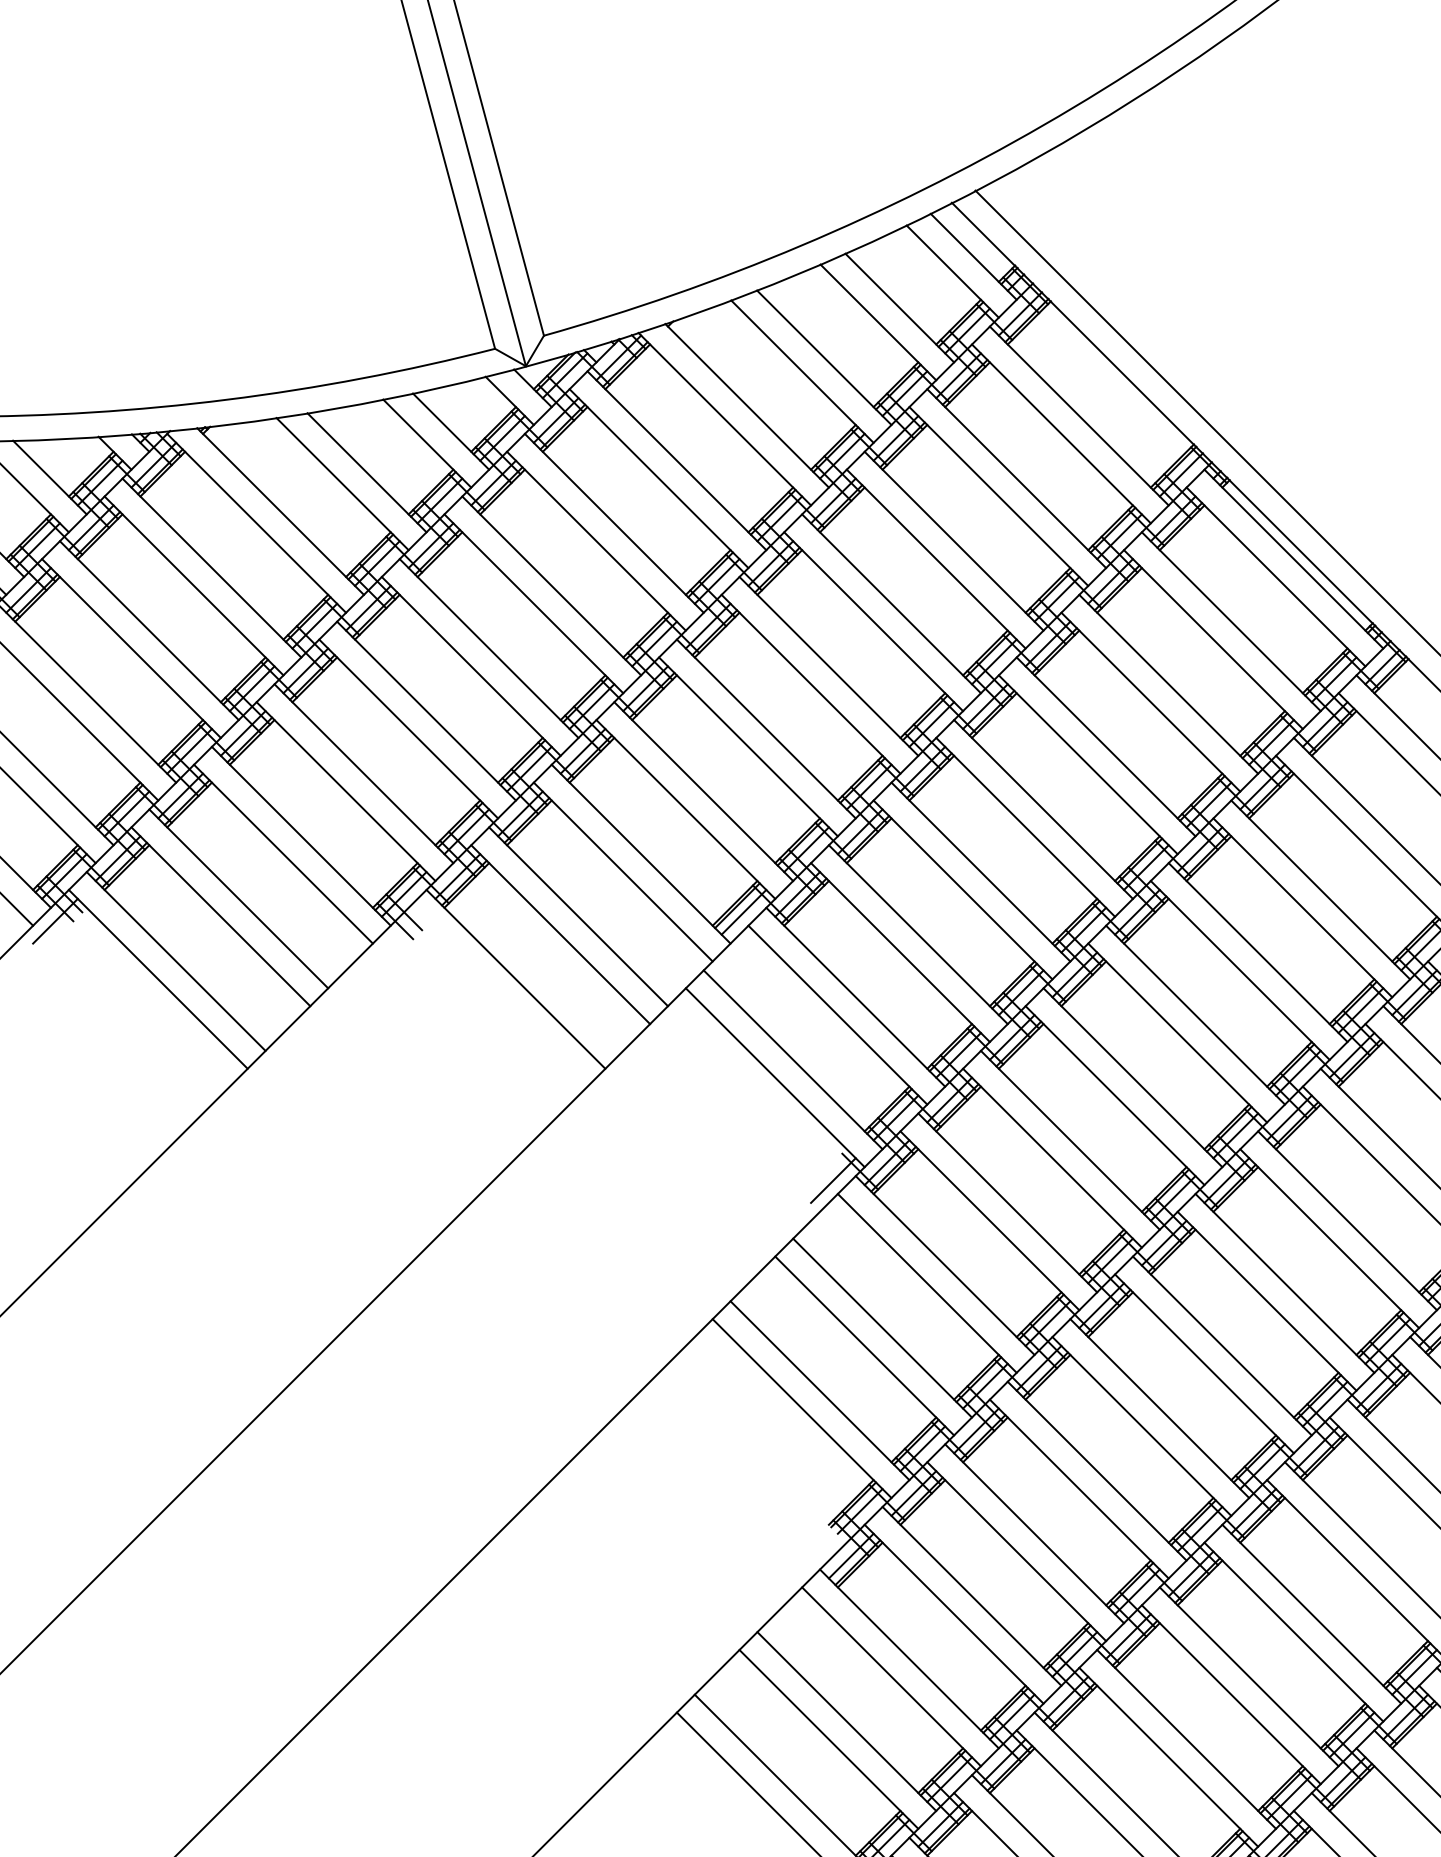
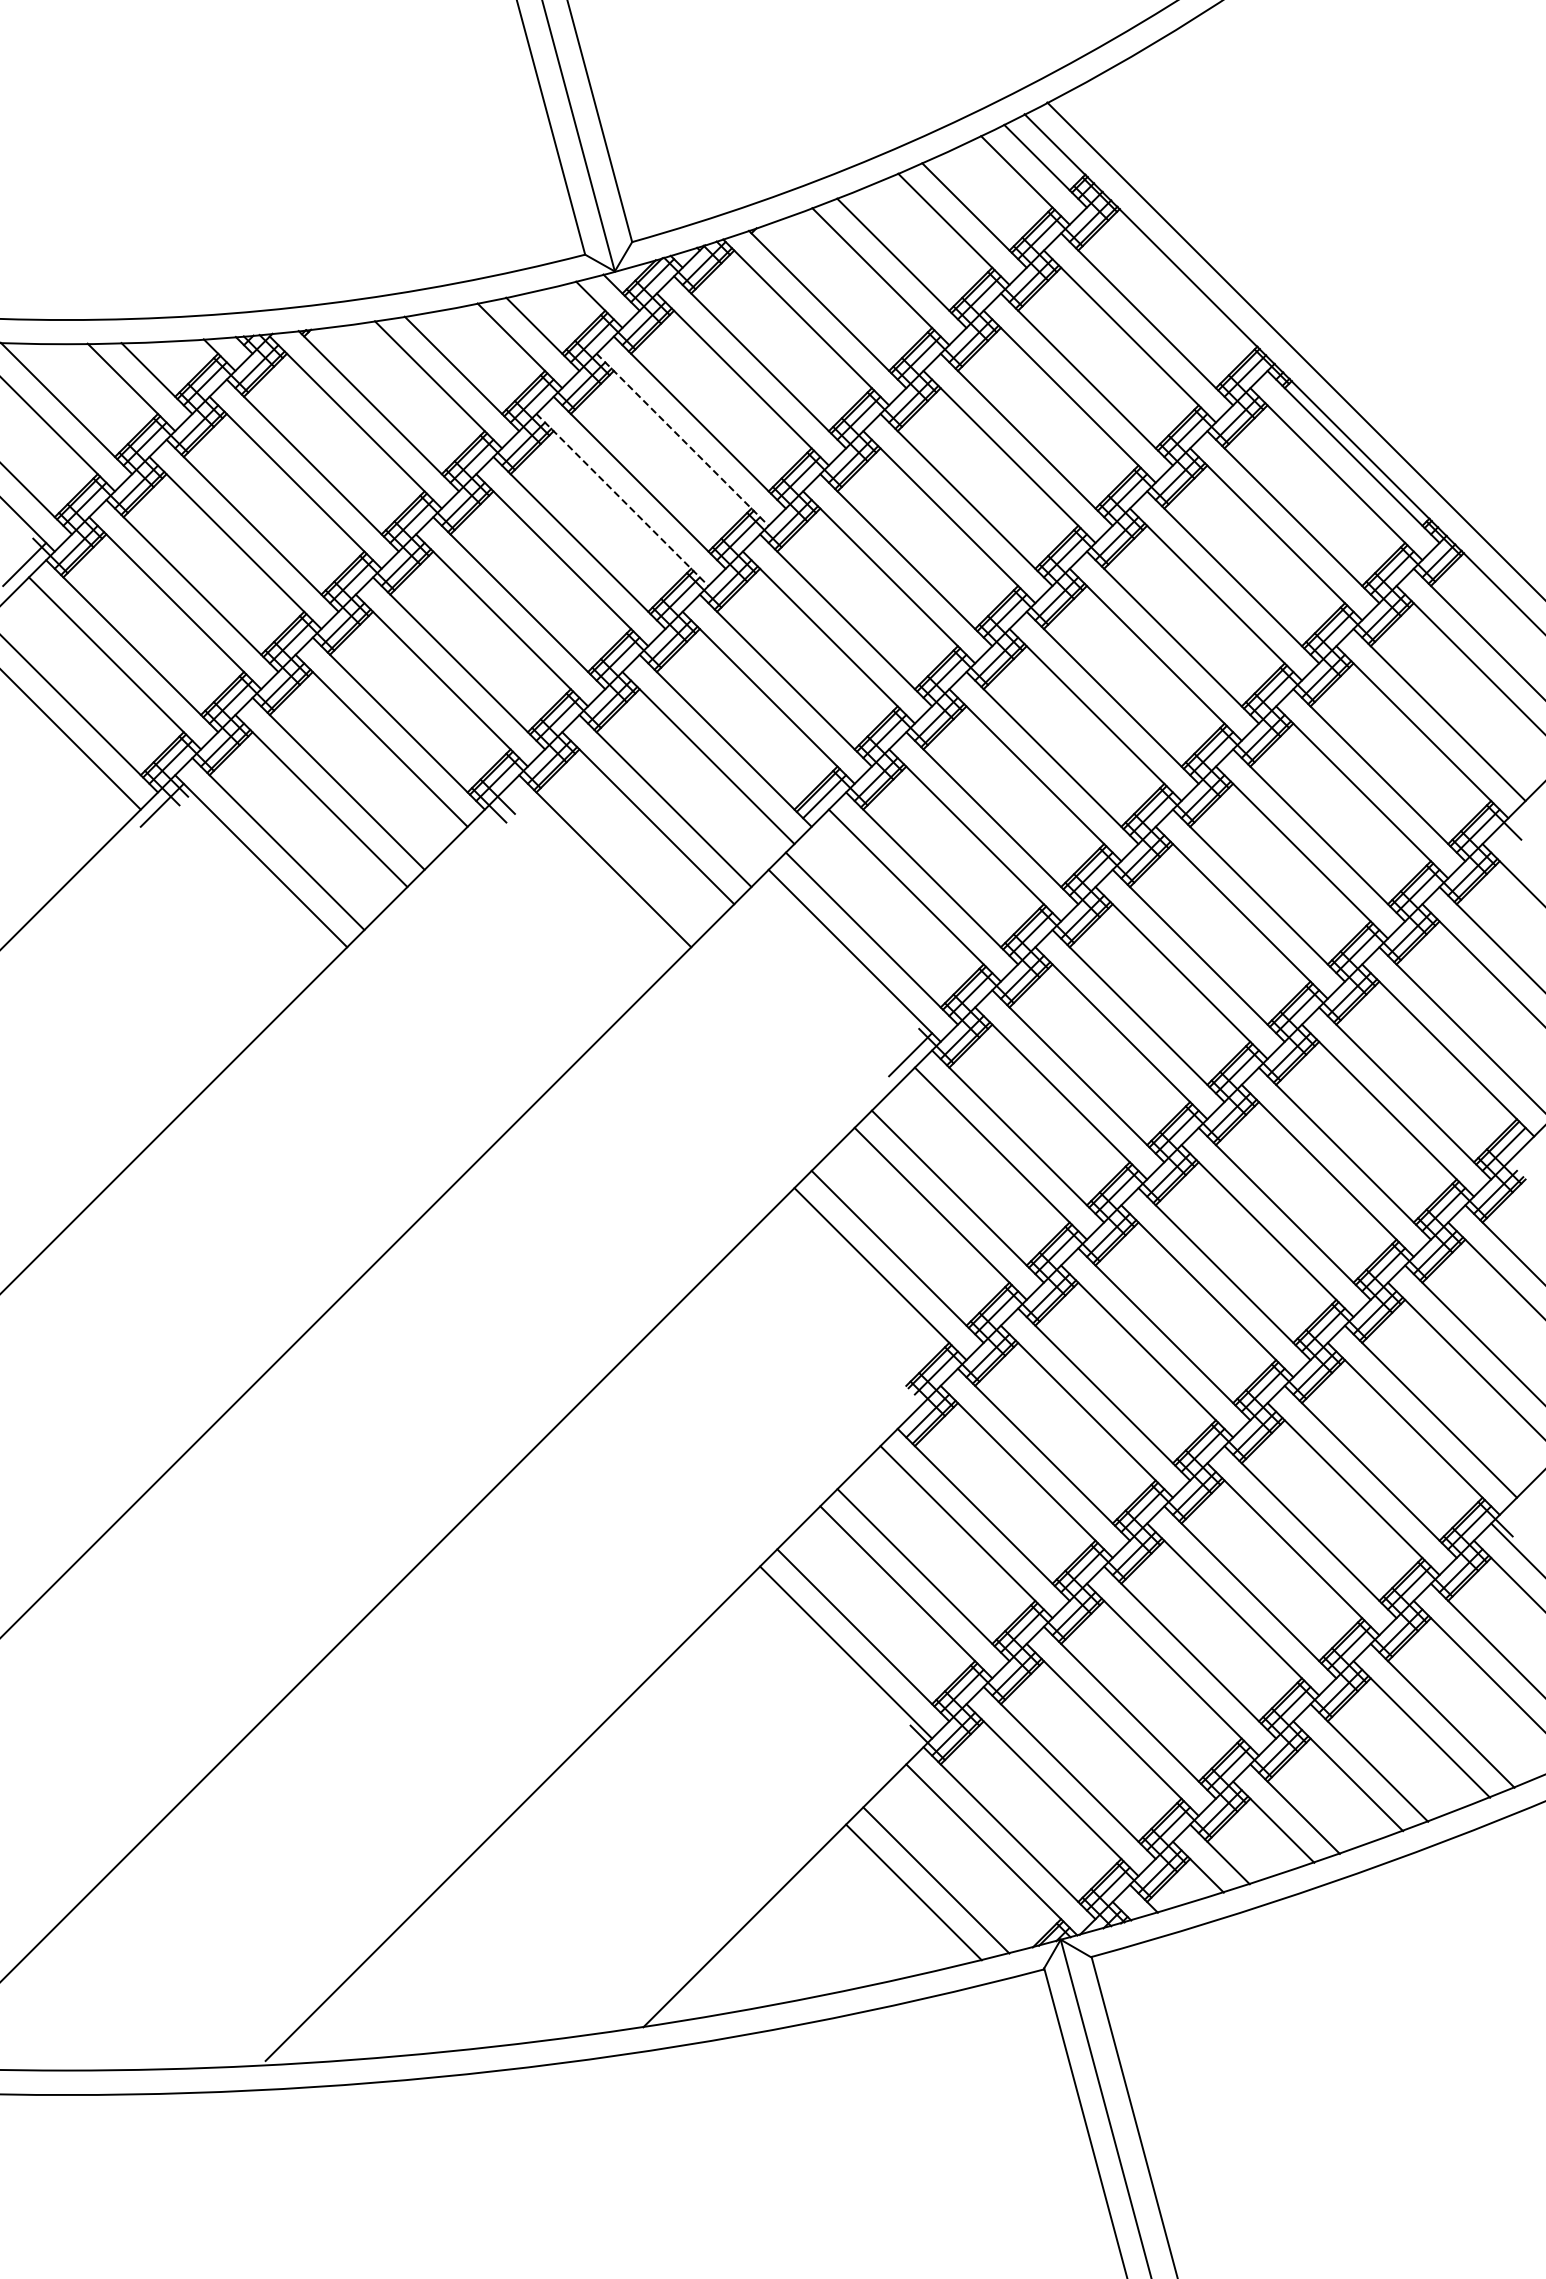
line: (596, 540) -> (682, 439), solid -> dashed
line: (533, 604) -> (622, 500), solid -> dashed

